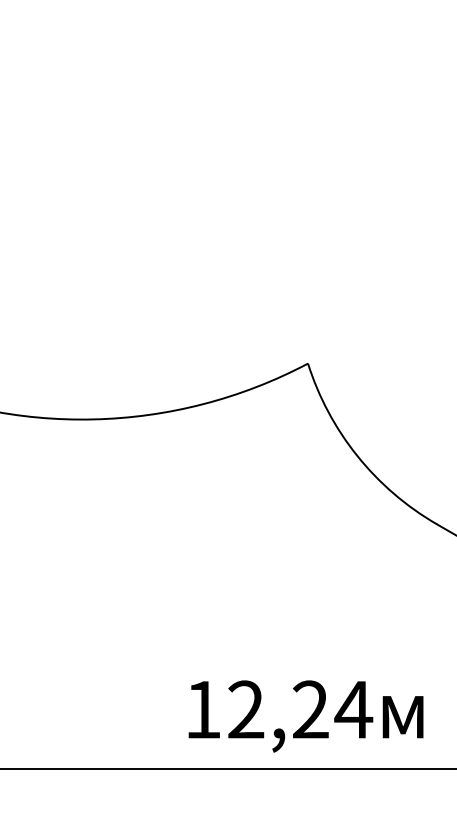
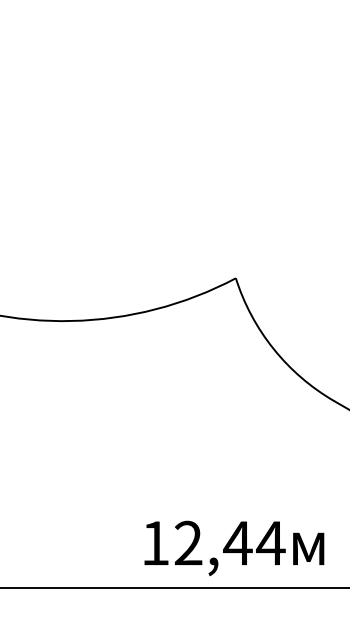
text: (310, 708) -> (237, 542), 12,24 -> 12,44

